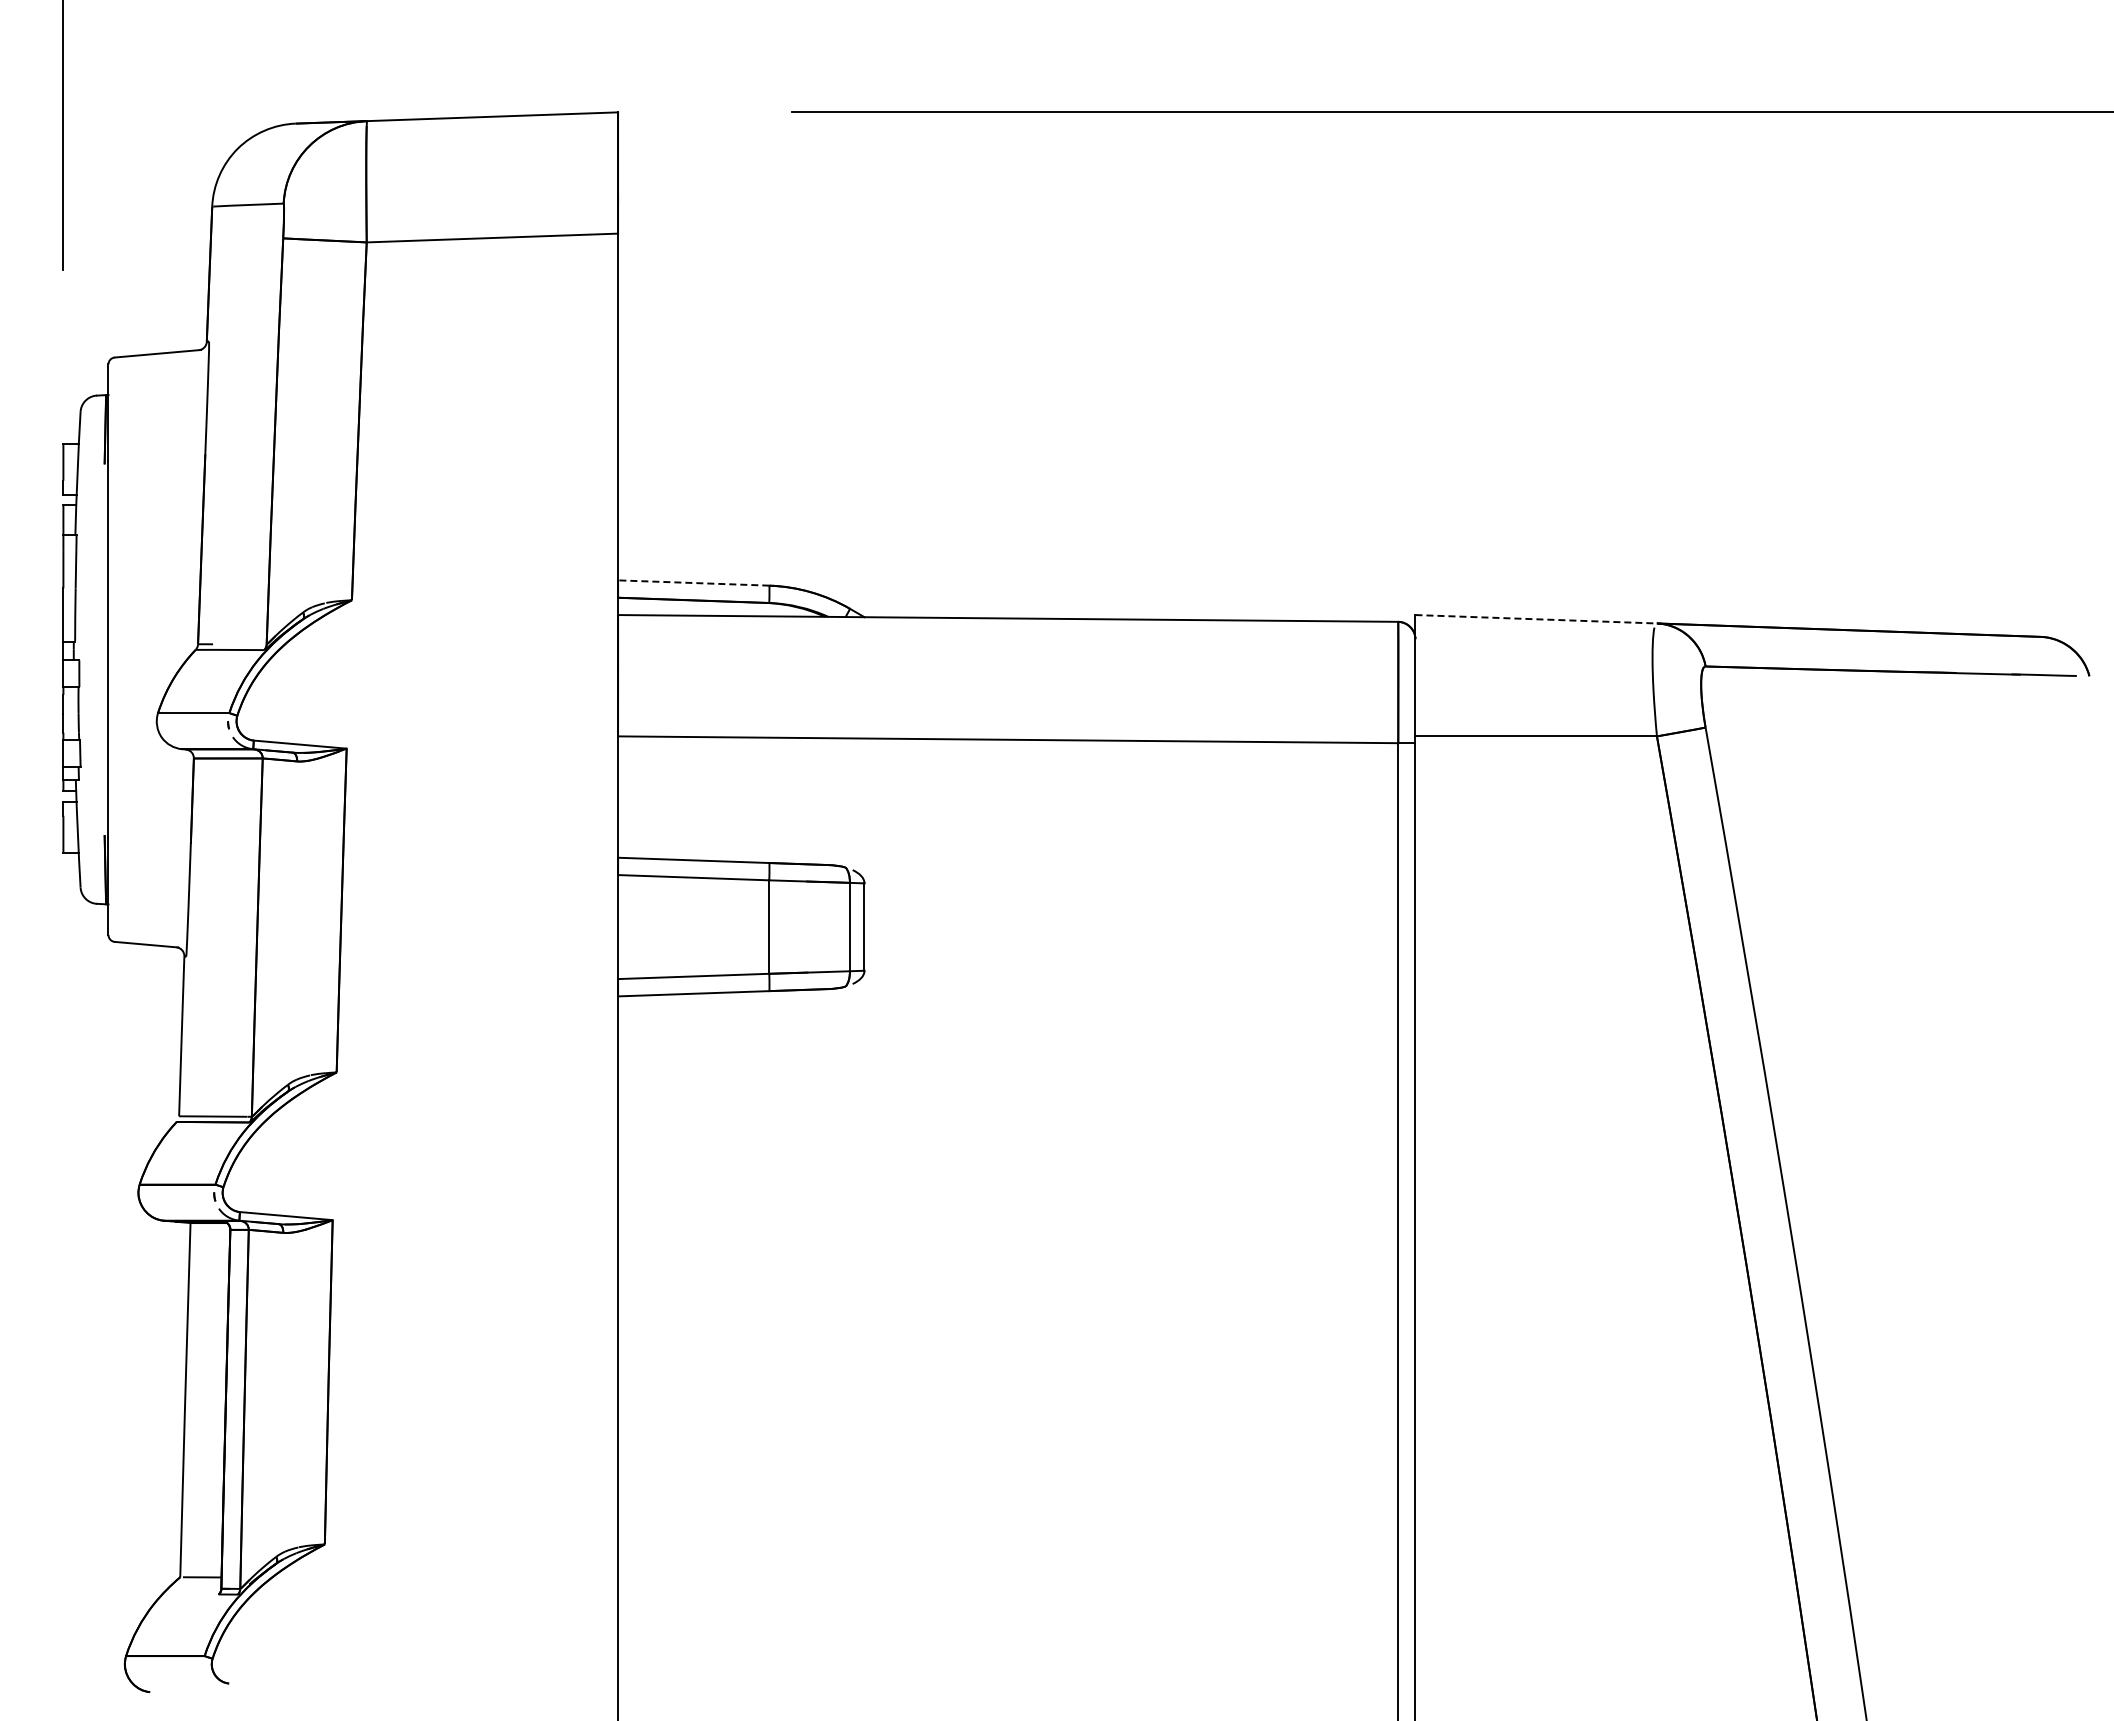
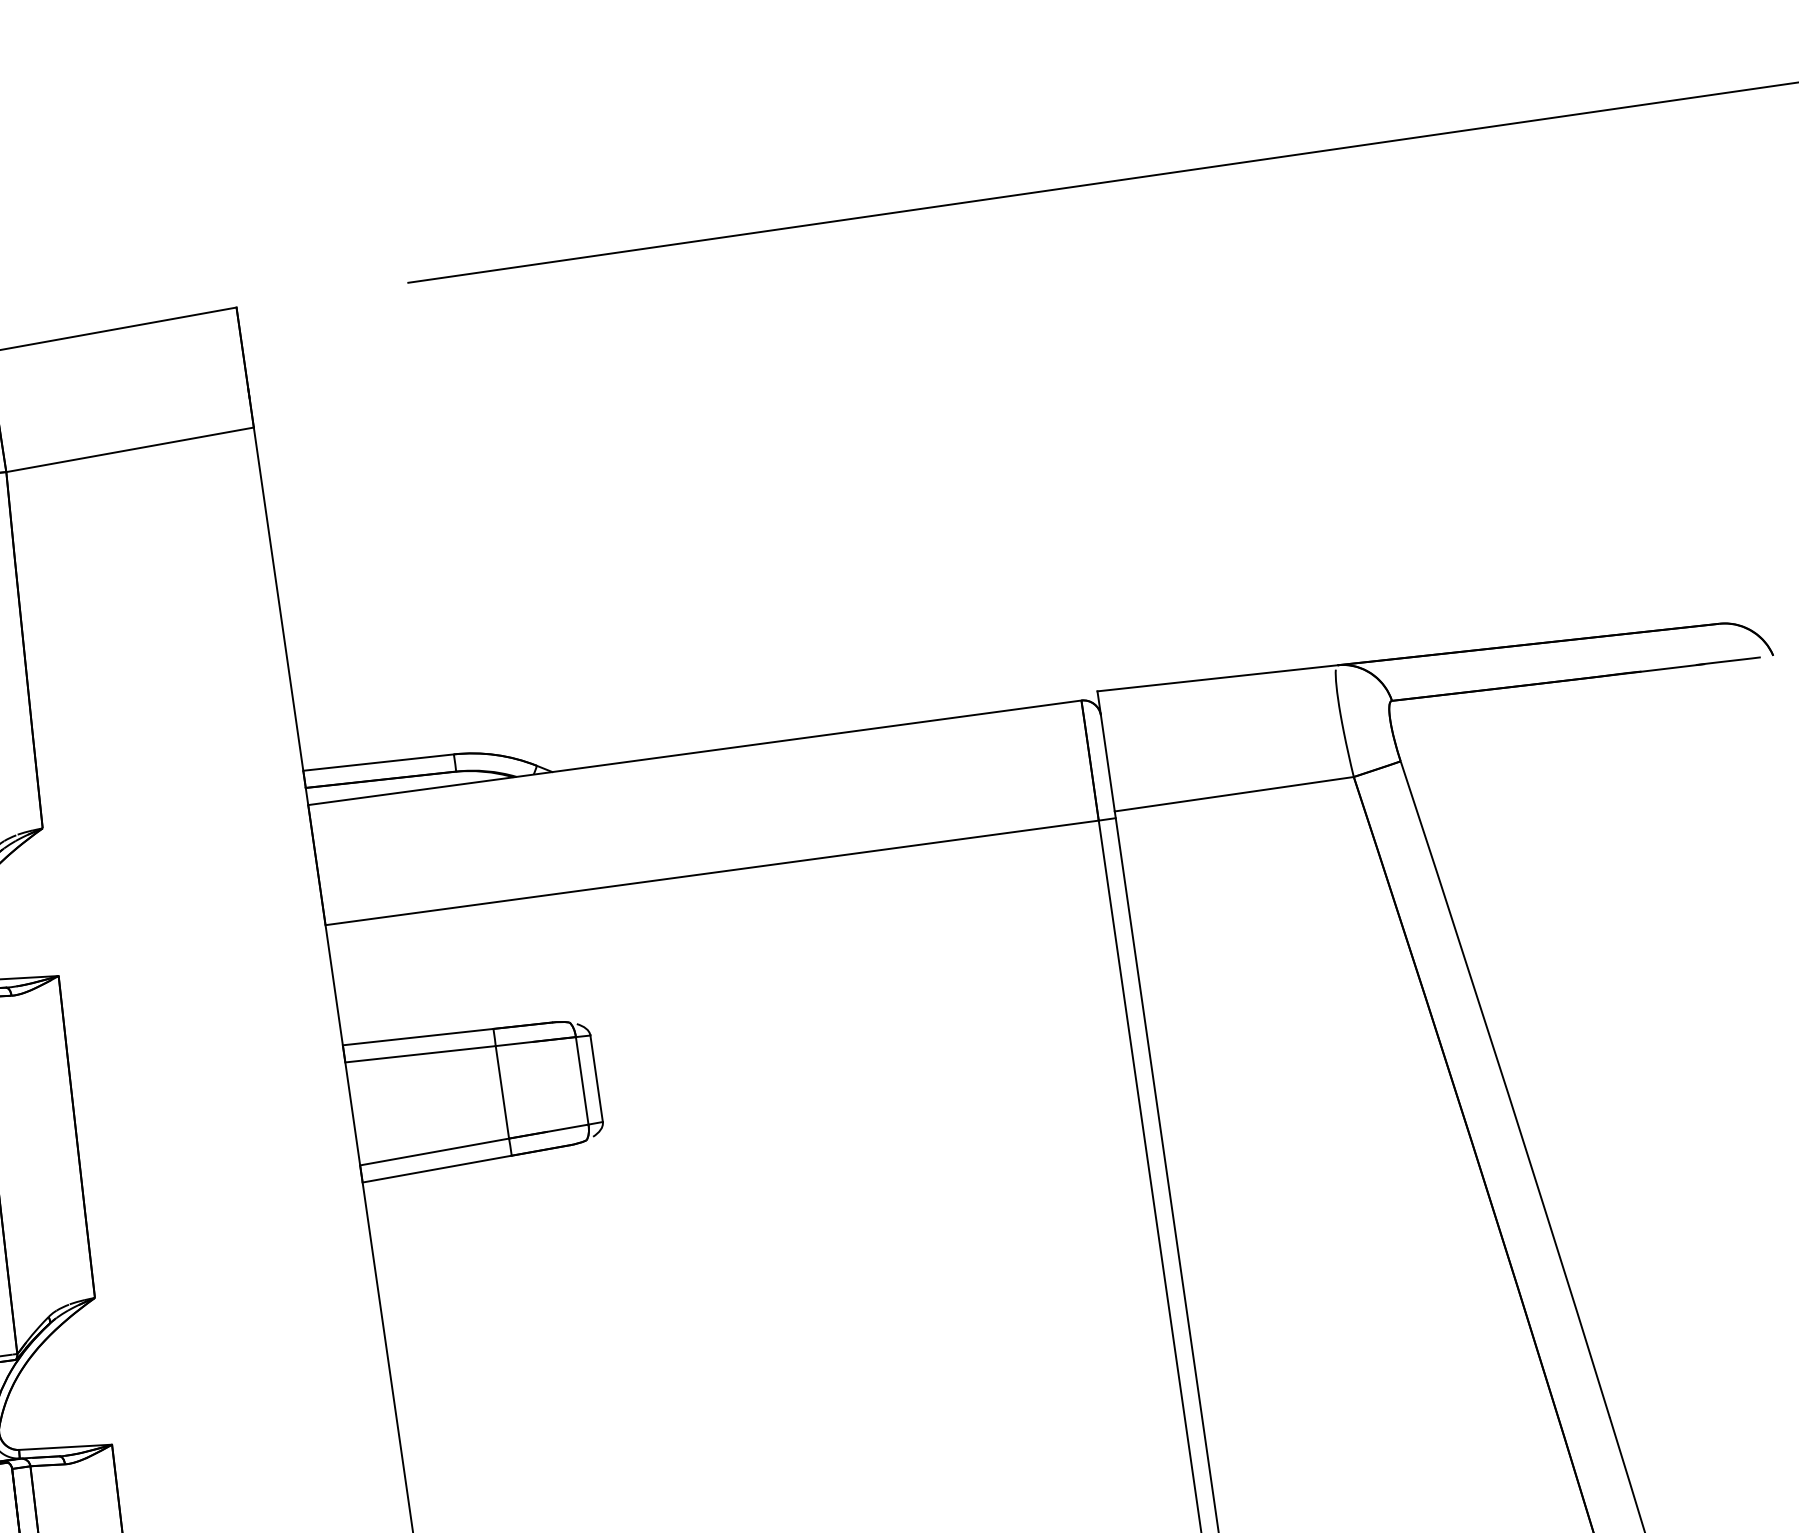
line: (693, 583) -> (378, 763), dashed -> solid
line: (1536, 619) -> (1217, 678), dashed -> solid

